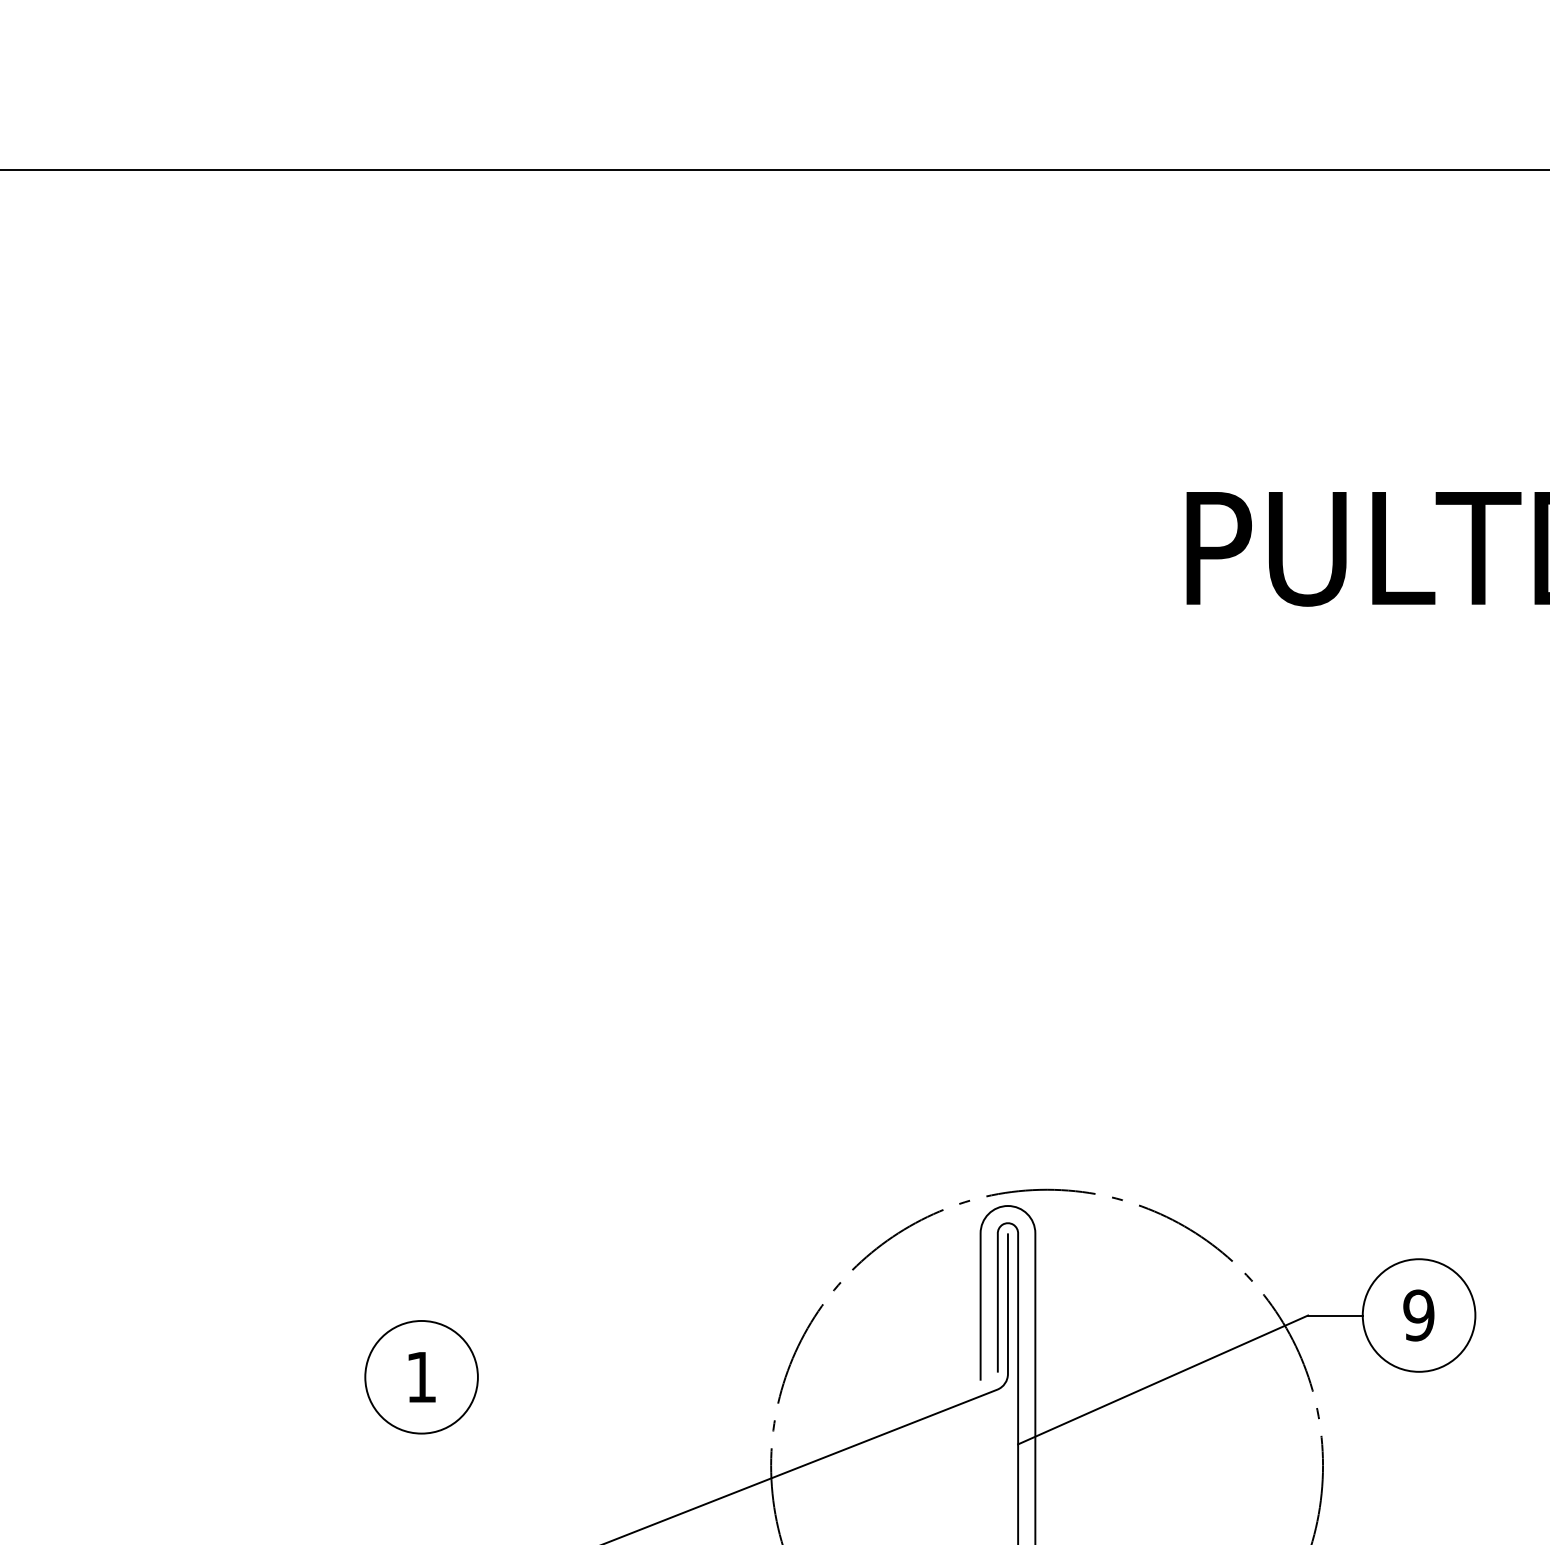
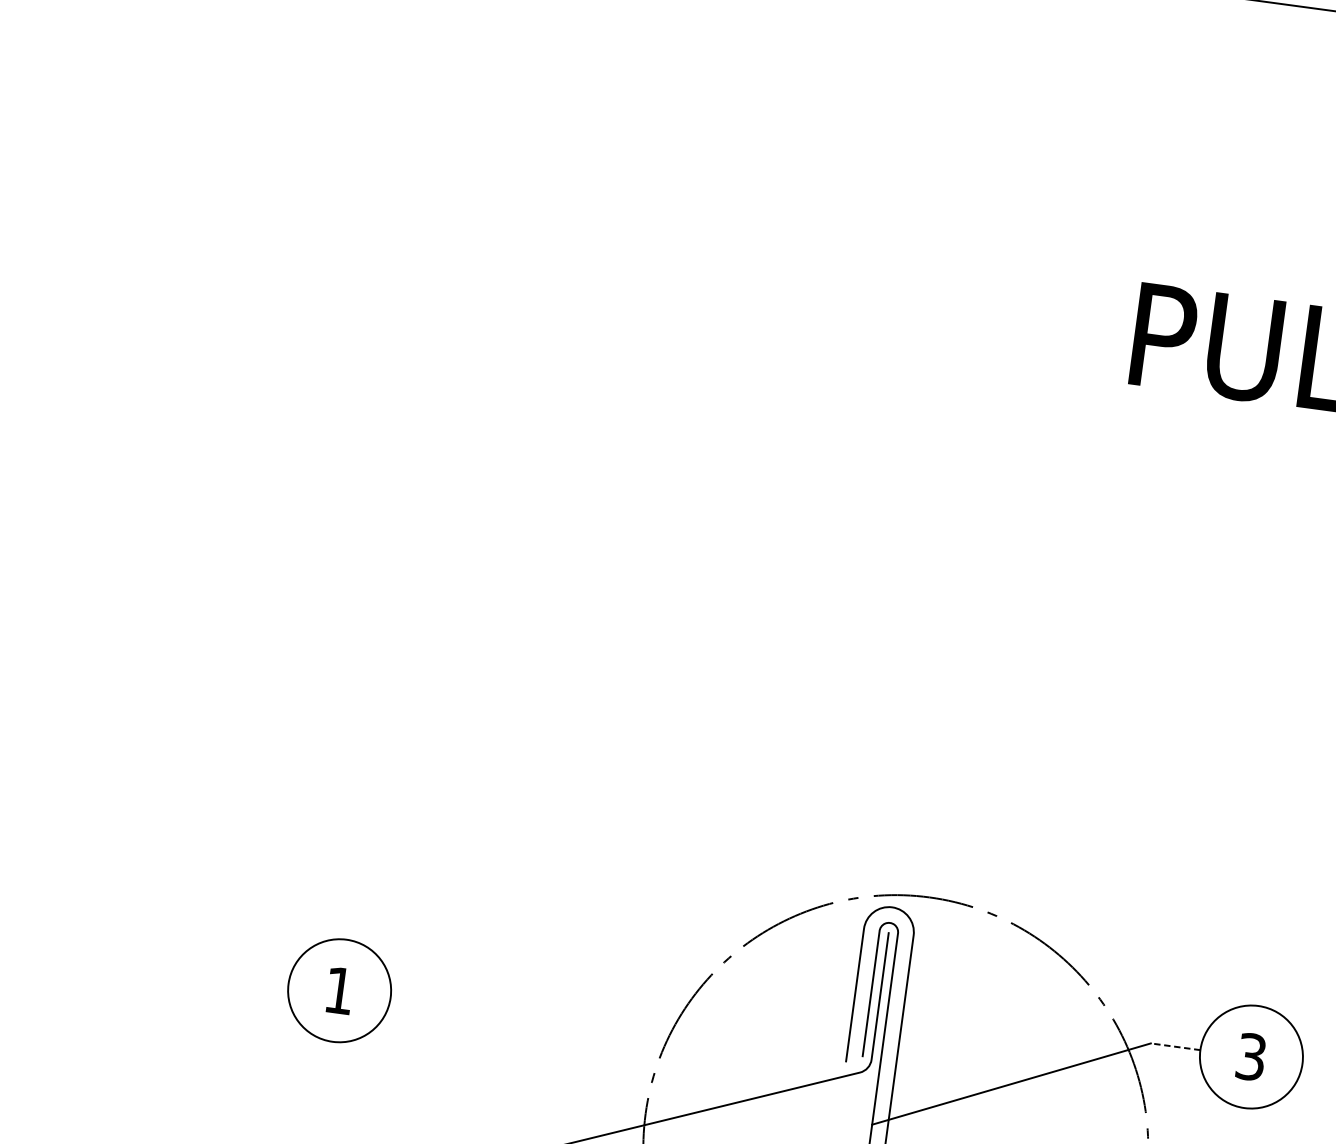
line: (1334, 1315) -> (1174, 1046), solid -> dashed
text: (1418, 1315) -> (1250, 1056), 9 -> 3

